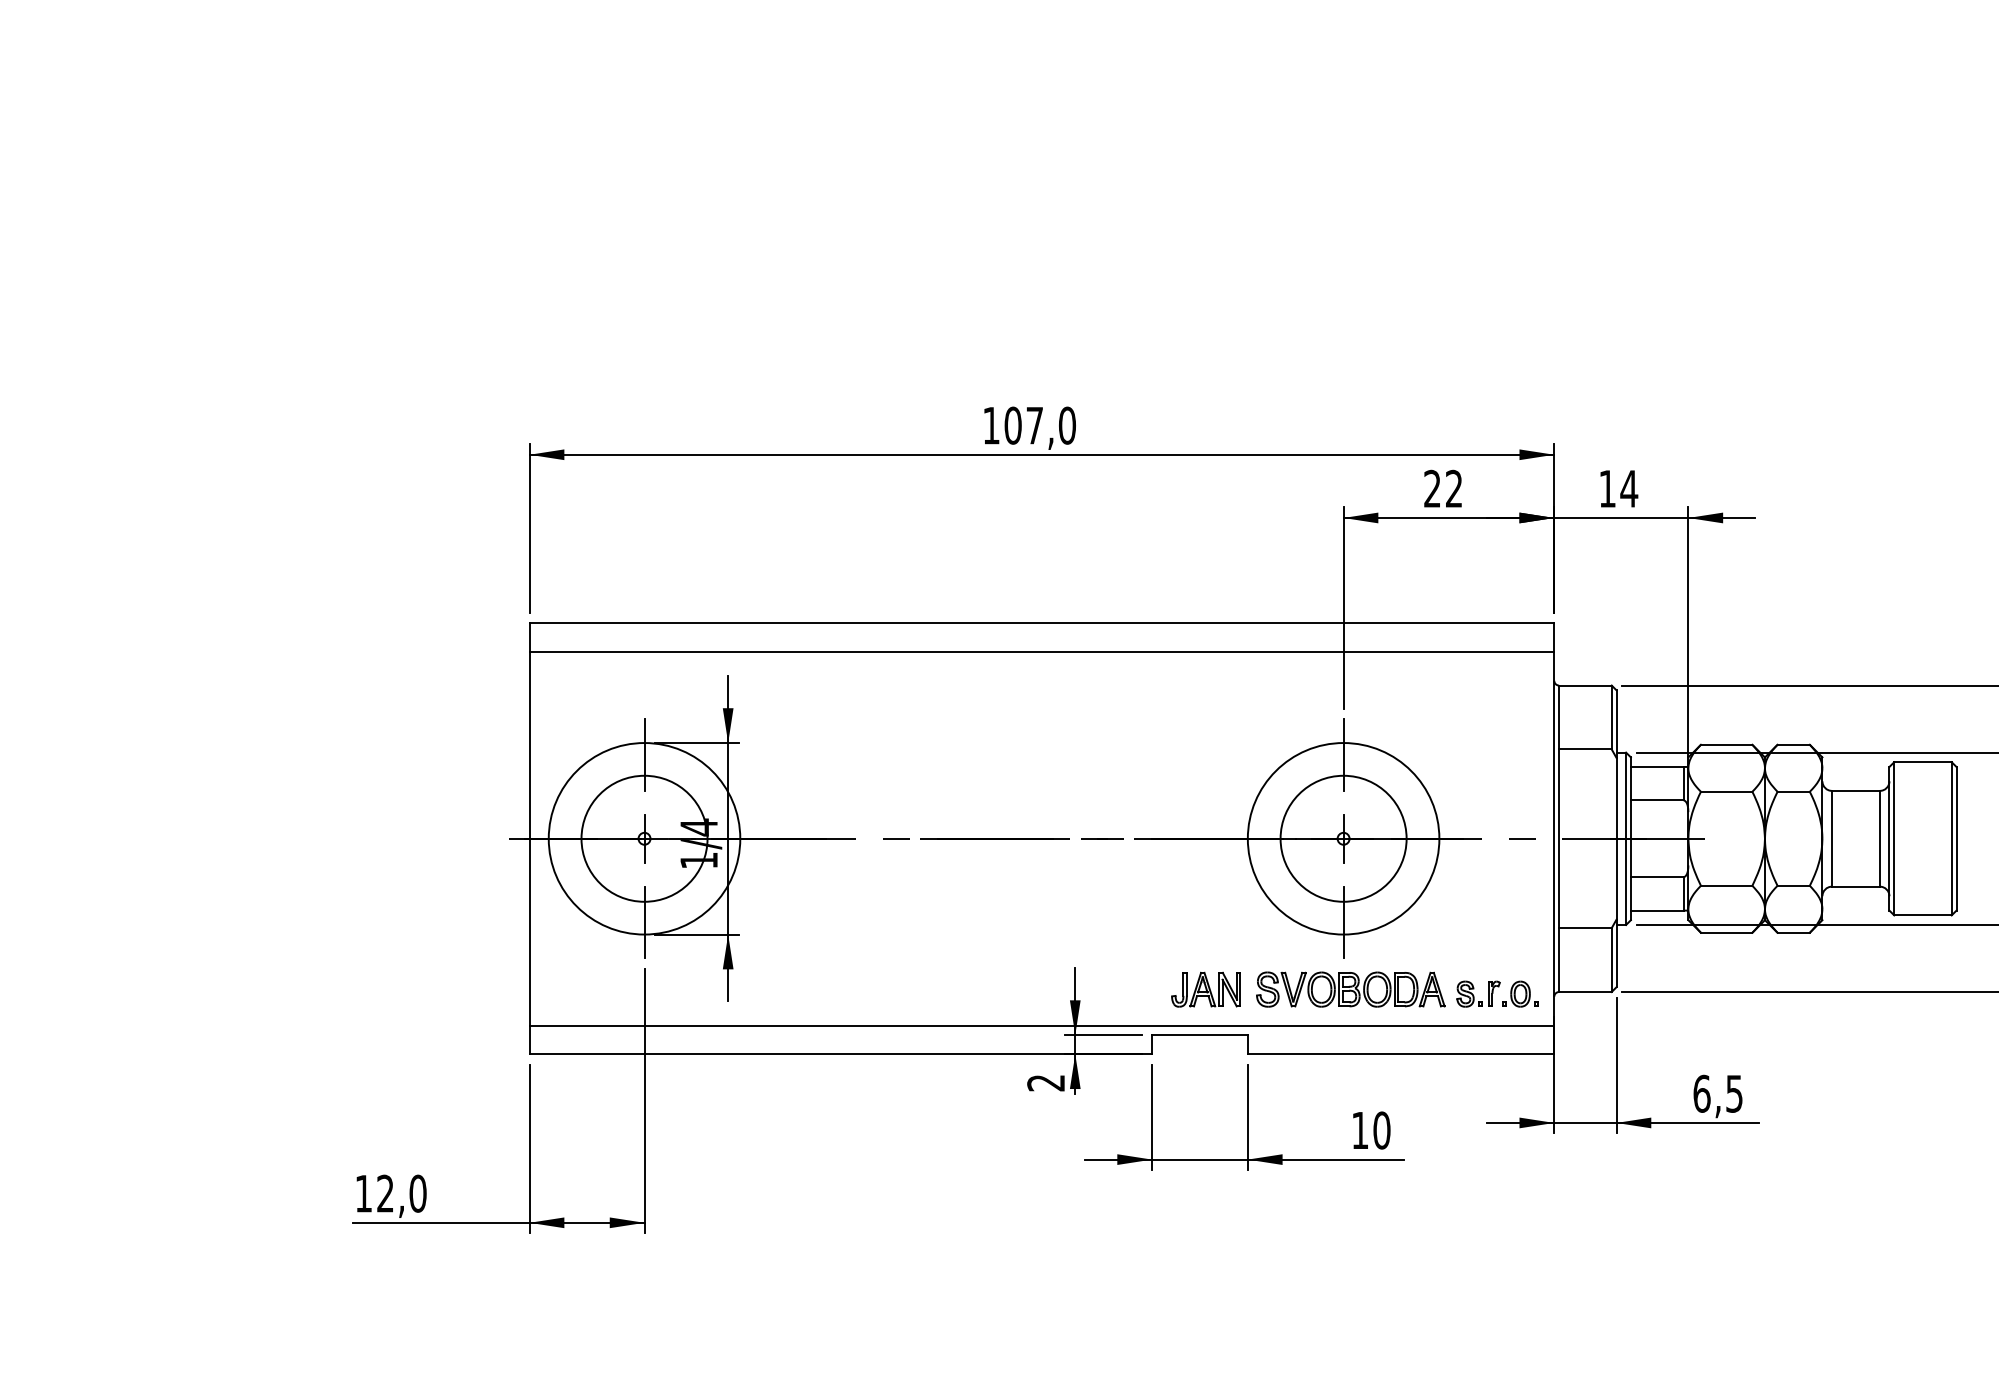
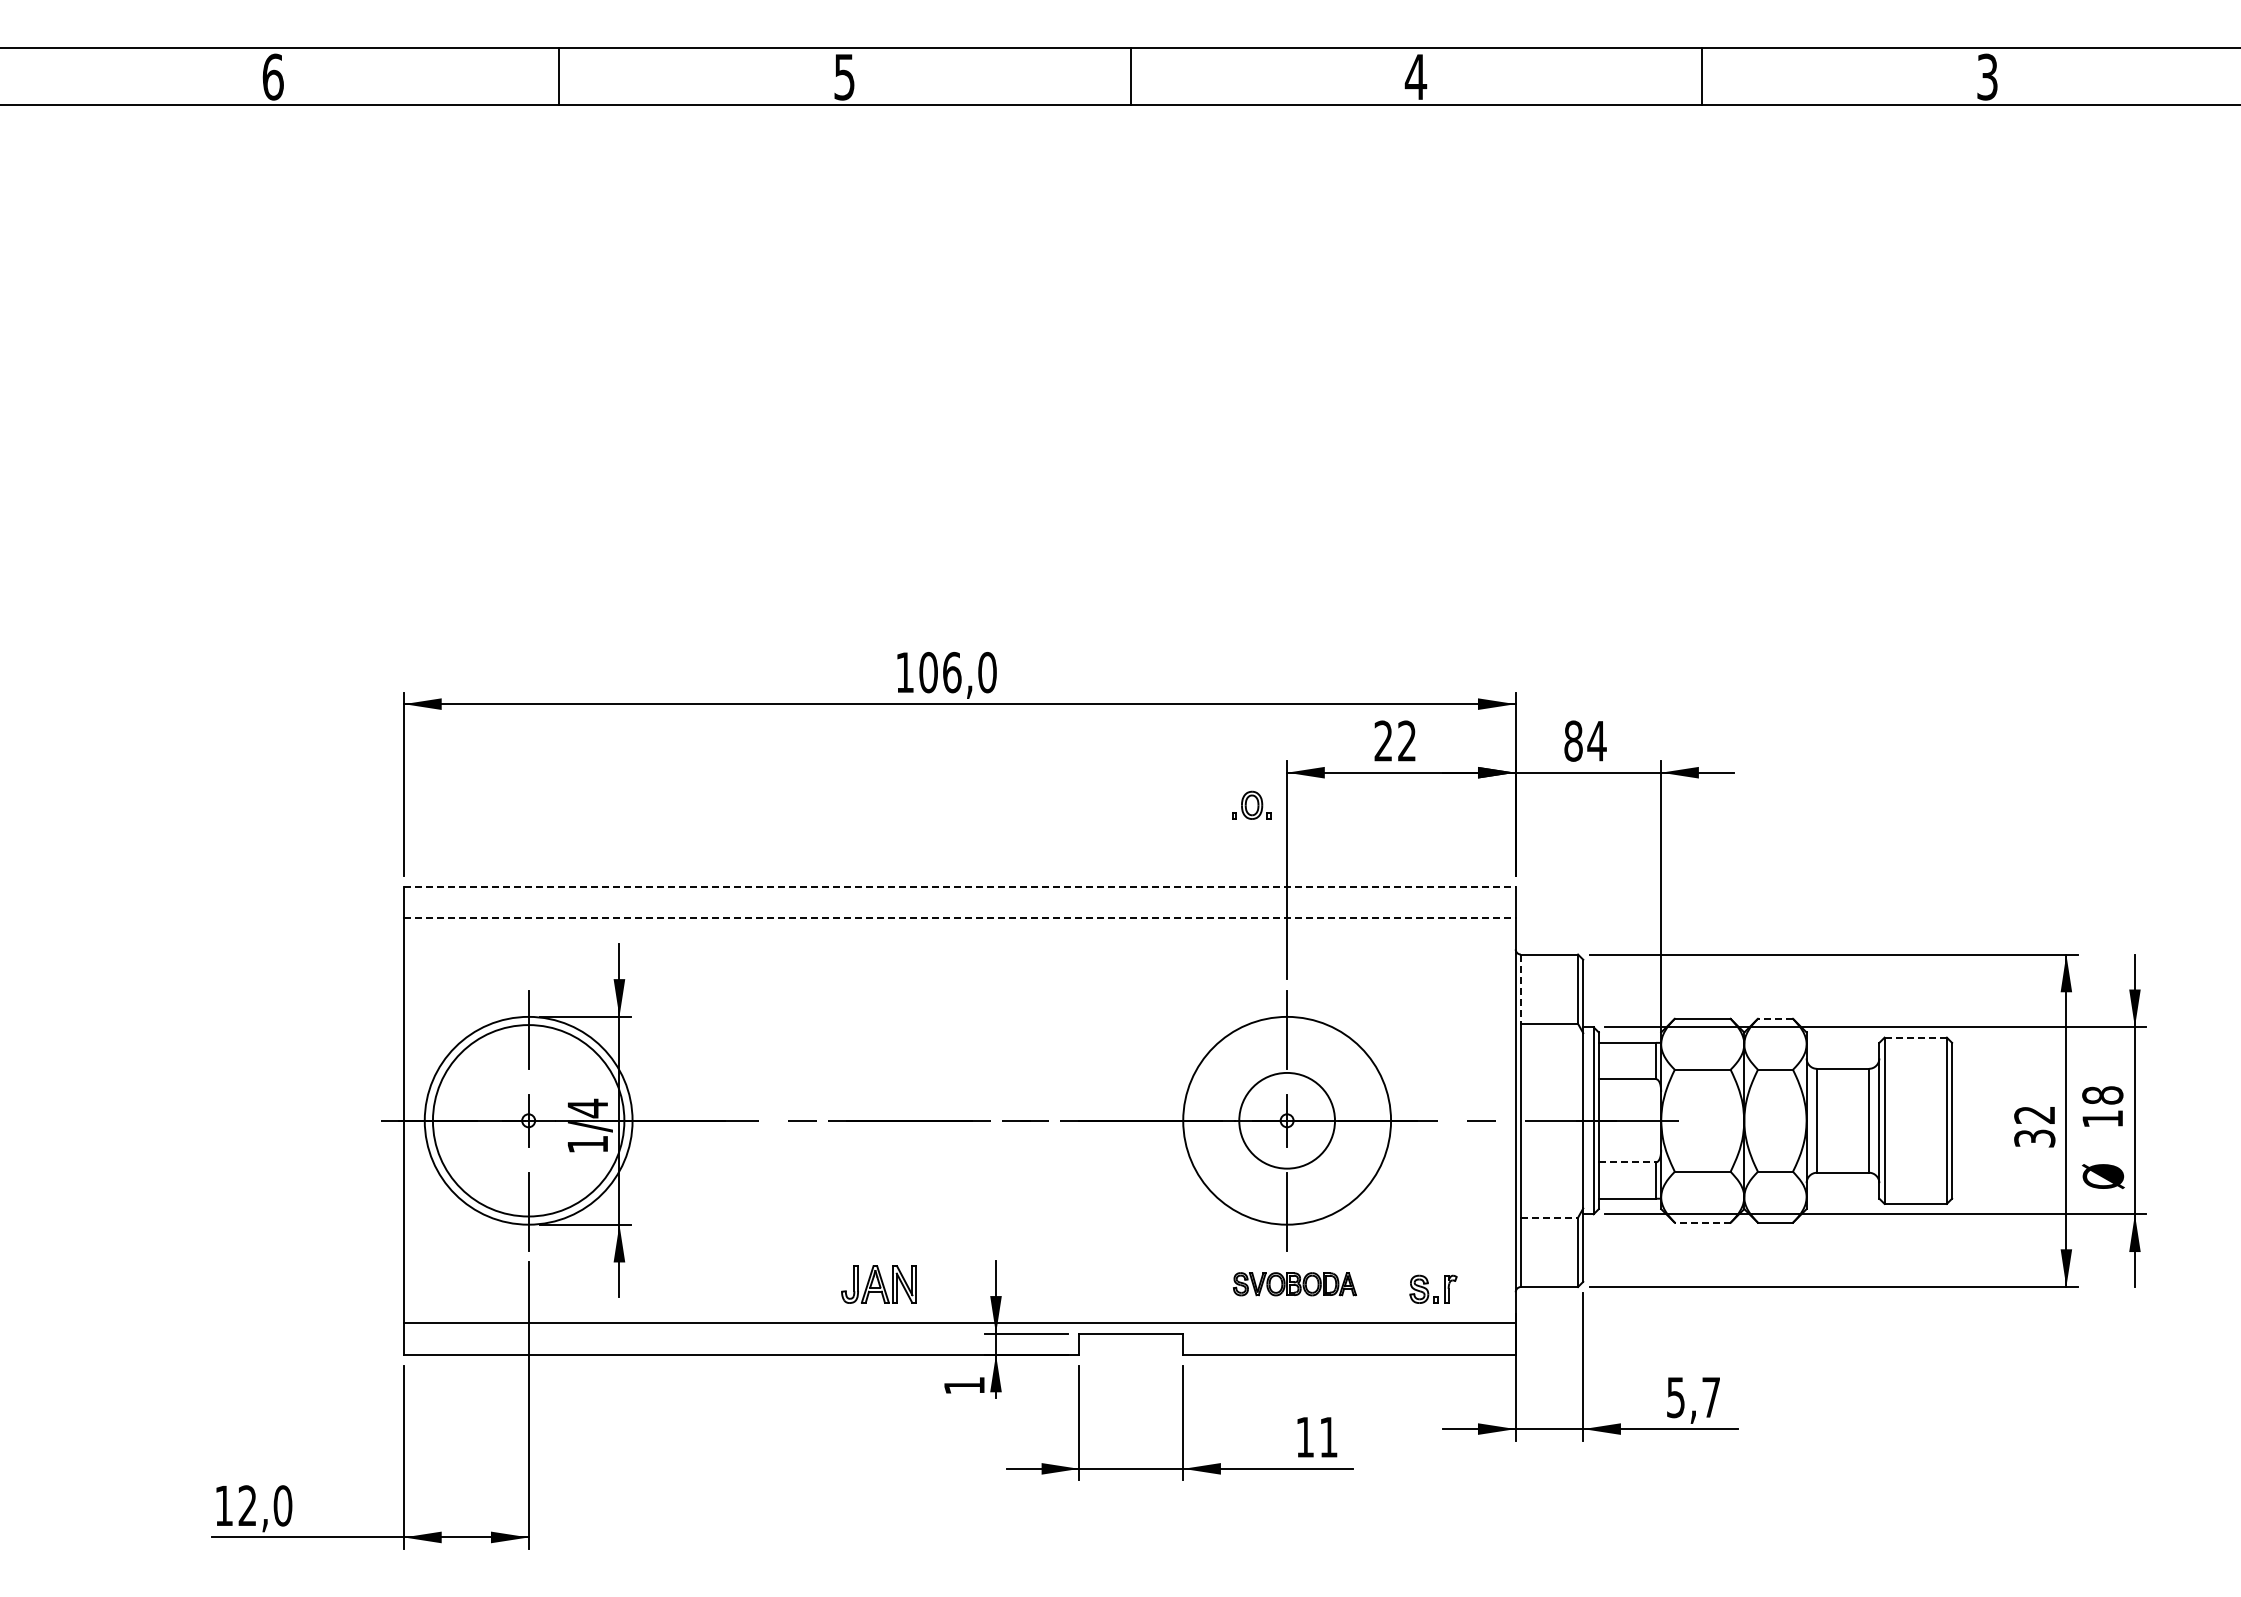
text: (1035, 425) -> (952, 672), 107,0 -> 106,0
text: (1607, 488) -> (1573, 740), 14 -> 84
line: (1041, 623) -> (959, 887), solid -> dashed
line: (1041, 652) -> (959, 918), solid -> dashed
line: (1558, 717) -> (1520, 989), solid -> dashed
line: (1793, 744) -> (1775, 1018), solid -> dashed
line: (1922, 762) -> (1915, 1037), solid -> dashed
circle: (644, 838) -> (528, 1120), size x1.4
circle: (1343, 838) -> (1286, 1120), size x0.7
line: (1657, 877) -> (1627, 1162), solid -> dashed
line: (1585, 927) -> (1549, 1217), solid -> dashed
line: (1726, 932) -> (1702, 1222), solid -> dashed
part: (1350, 988) -> (1294, 1283), size x0.6
part: (1205, 989) -> (878, 1284), moved
part: (1519, 993) -> (1251, 804), moved
text: (1045, 1082) -> (963, 1385), 2 -> 1
text: (1717, 1093) -> (1692, 1397), 6,5 -> 5,7
text: (1381, 1129) -> (1328, 1436), 10 -> 11

